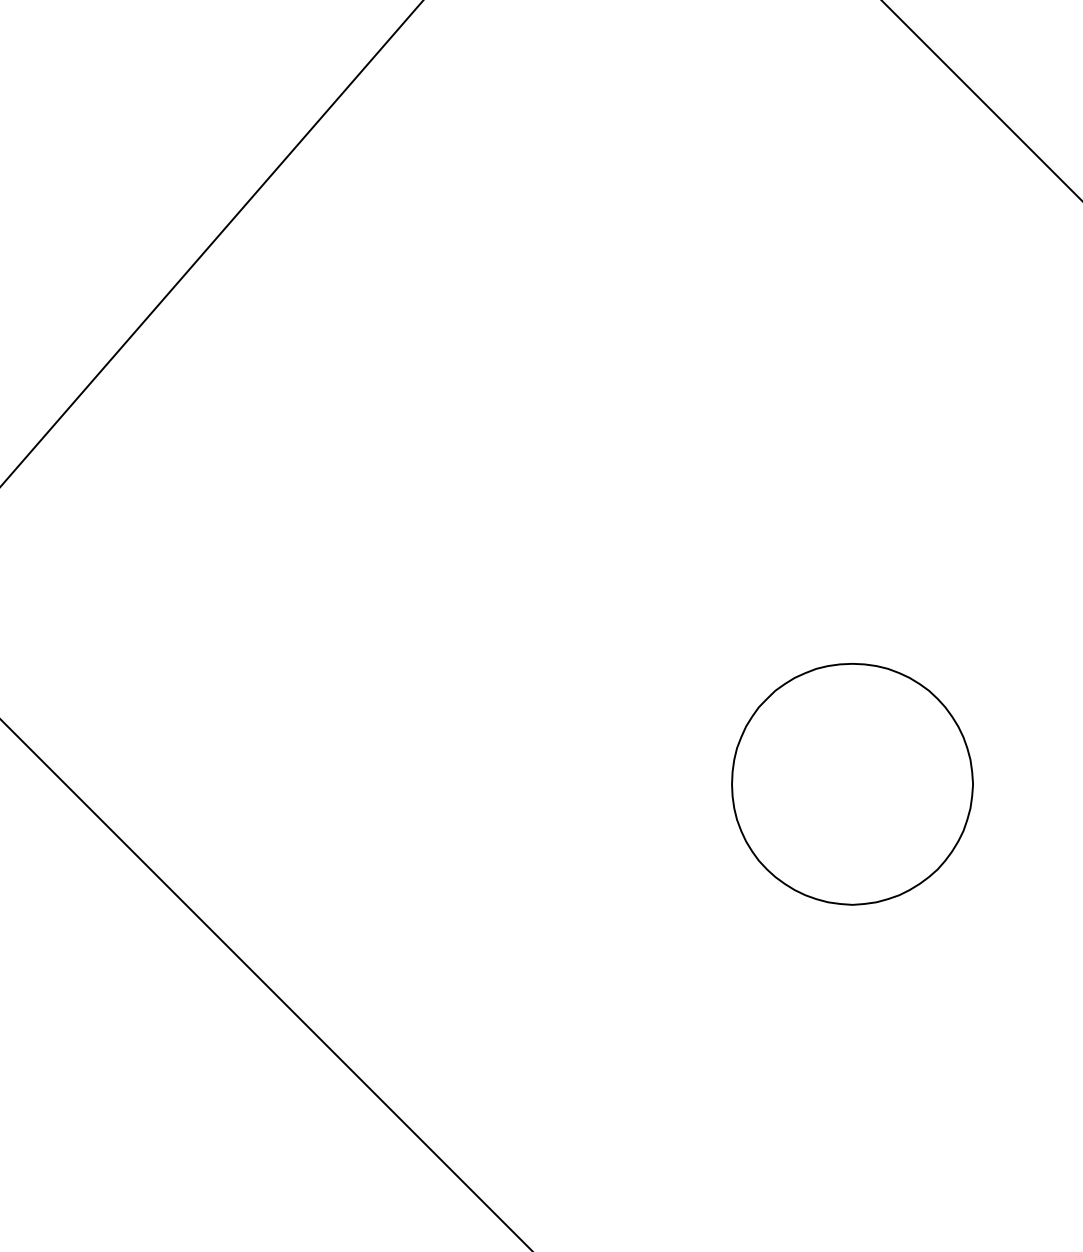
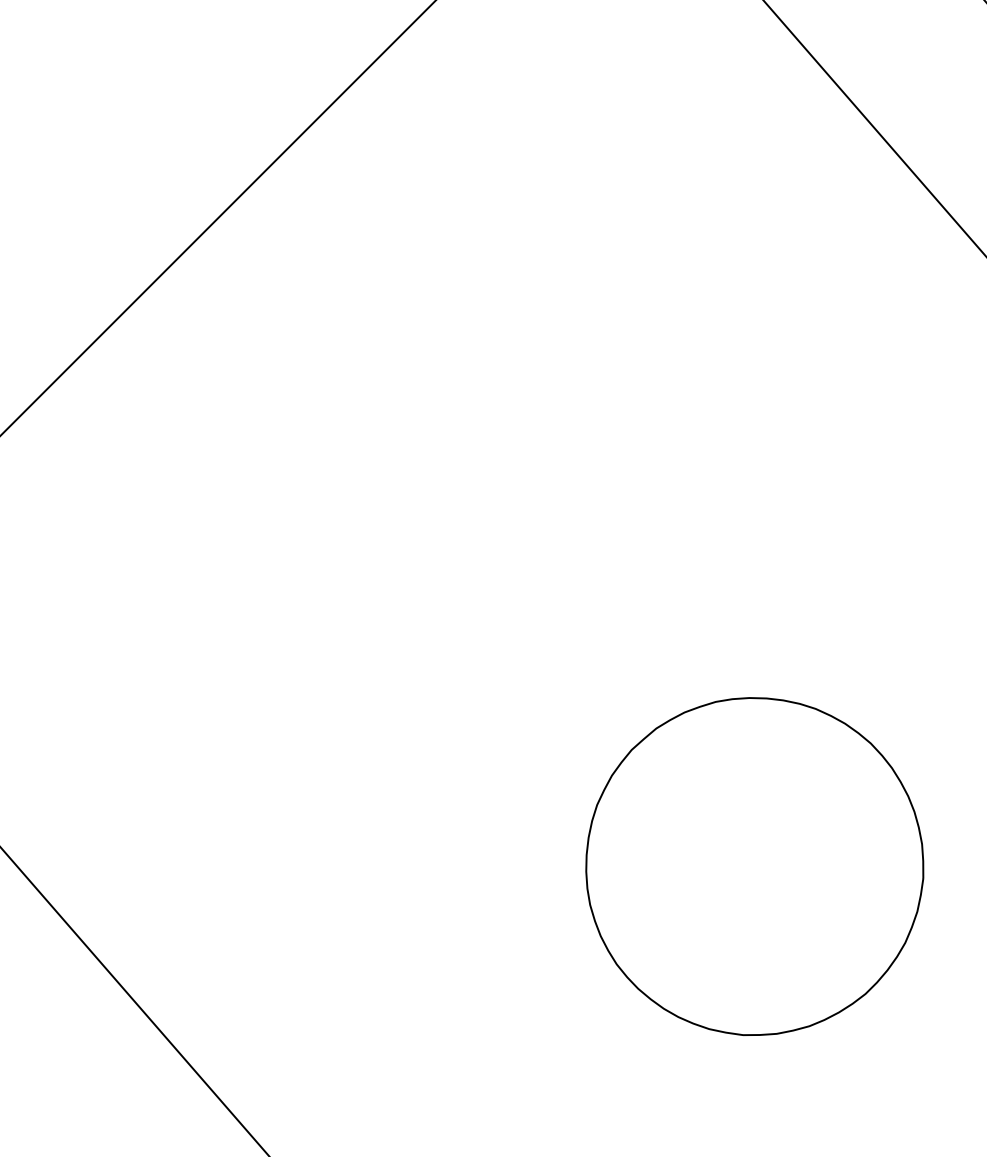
part: (852, 784) -> (754, 866), size x1.4

